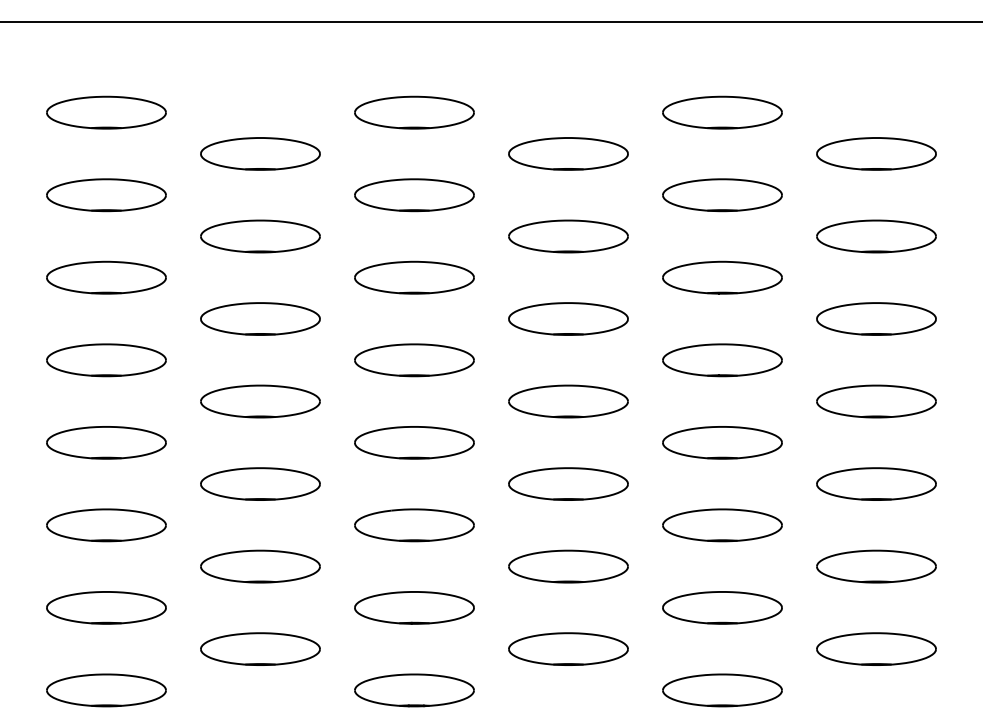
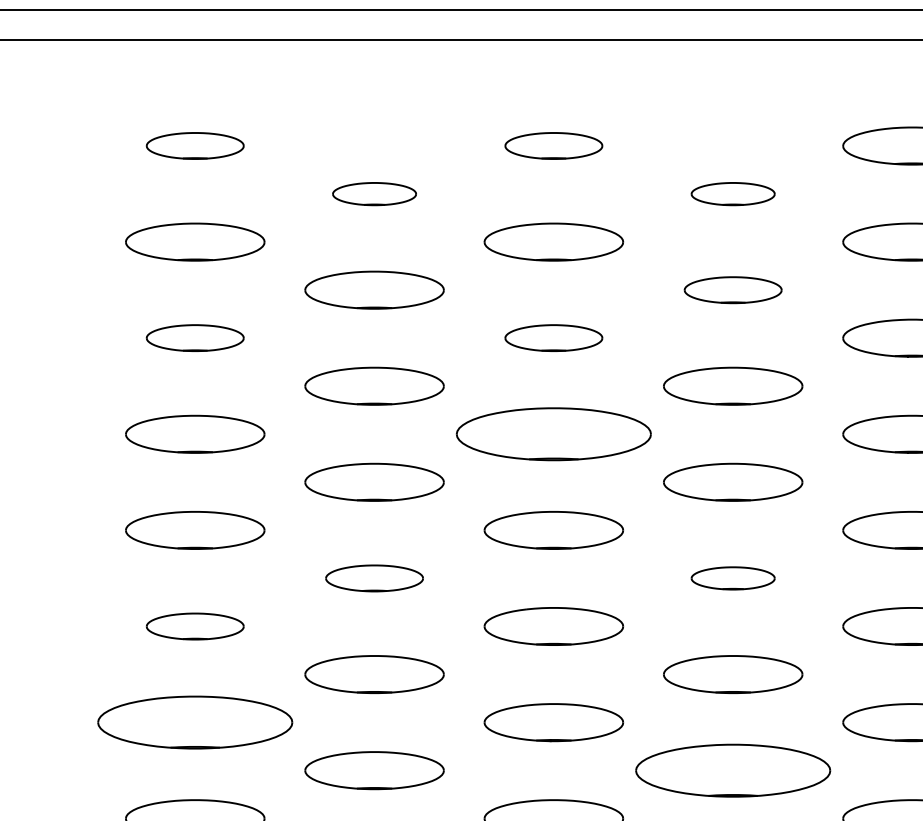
part: (106, 112) -> (195, 145), size x0.7
part: (414, 112) -> (553, 145), size x0.7
part: (260, 153) -> (374, 193), size x0.6
part: (568, 153) -> (733, 193), size x0.6
part: (568, 236) -> (733, 290), size x0.7
part: (106, 277) -> (195, 337), size x0.7
part: (414, 277) -> (553, 337), size x0.7
part: (414, 360) -> (553, 434), size x1.4
part: (260, 483) -> (374, 577), size x0.7
part: (568, 483) -> (733, 577), size x0.6
part: (106, 525) -> (195, 626), size x0.7
part: (106, 607) -> (195, 722), size x1.4
part: (568, 648) -> (733, 769), size x1.4

